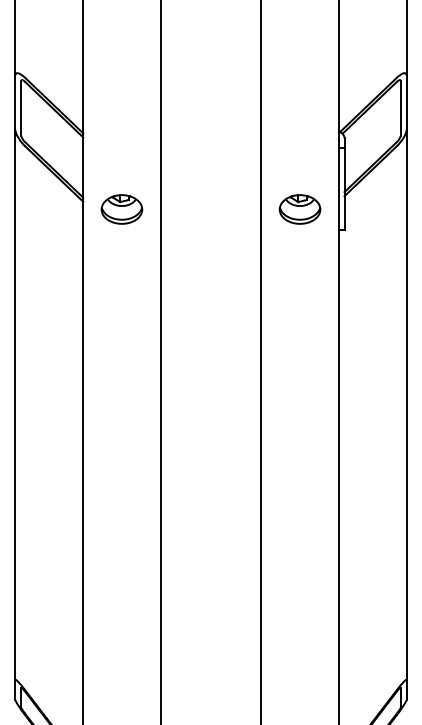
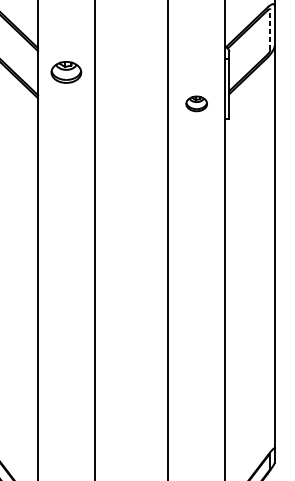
line: (400, 107) -> (270, 29), solid -> dashed
part: (121, 209) -> (66, 72), moved
part: (299, 209) -> (196, 103), size x0.7

